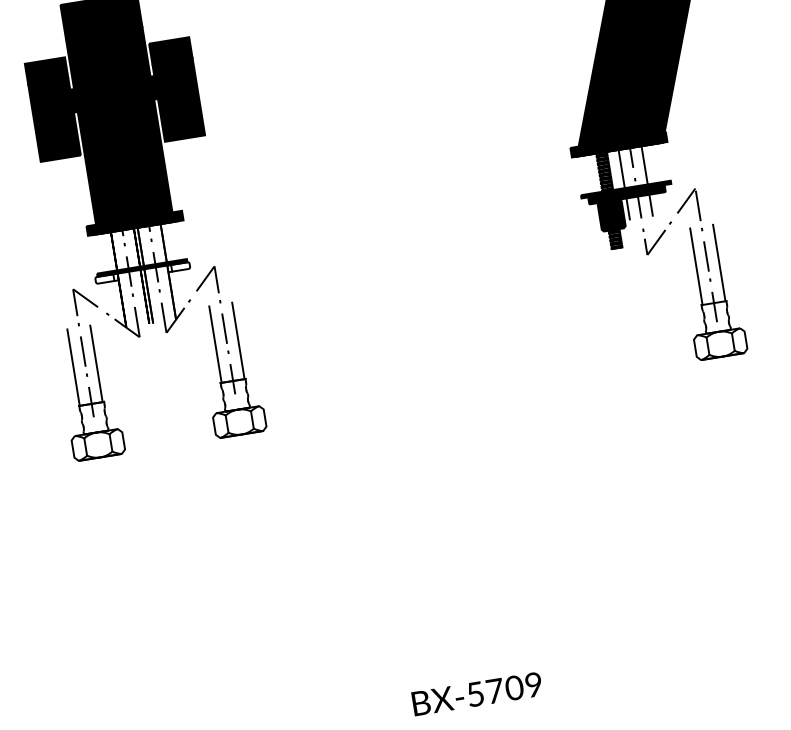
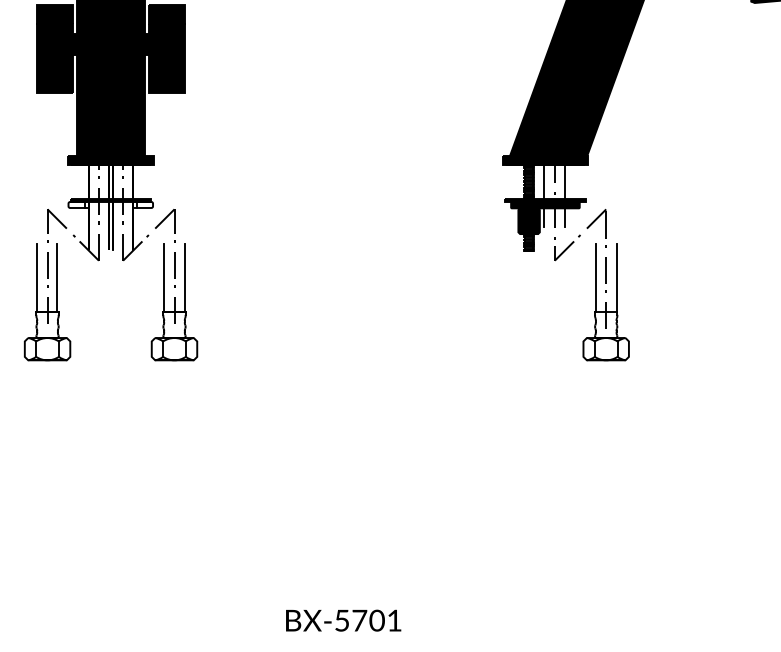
text: (533, 684) -> (394, 620), BX-5709 -> BX-5701

